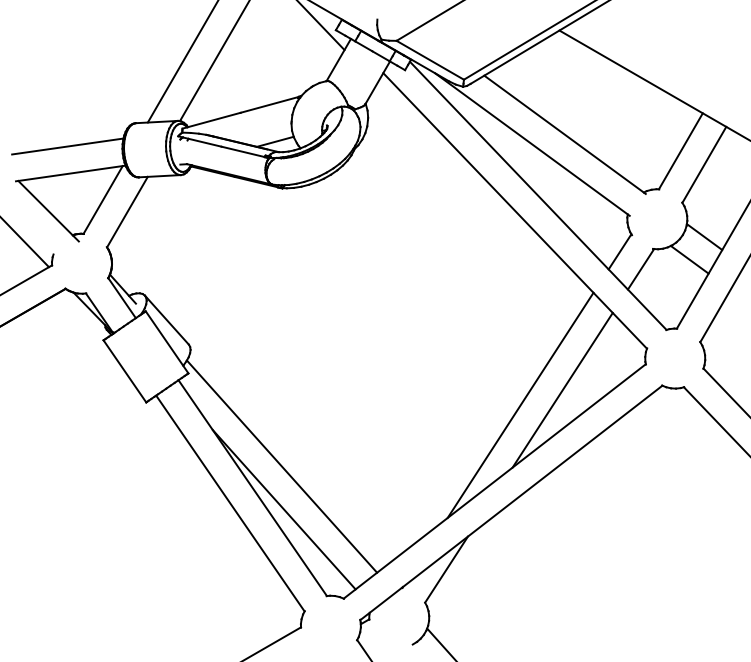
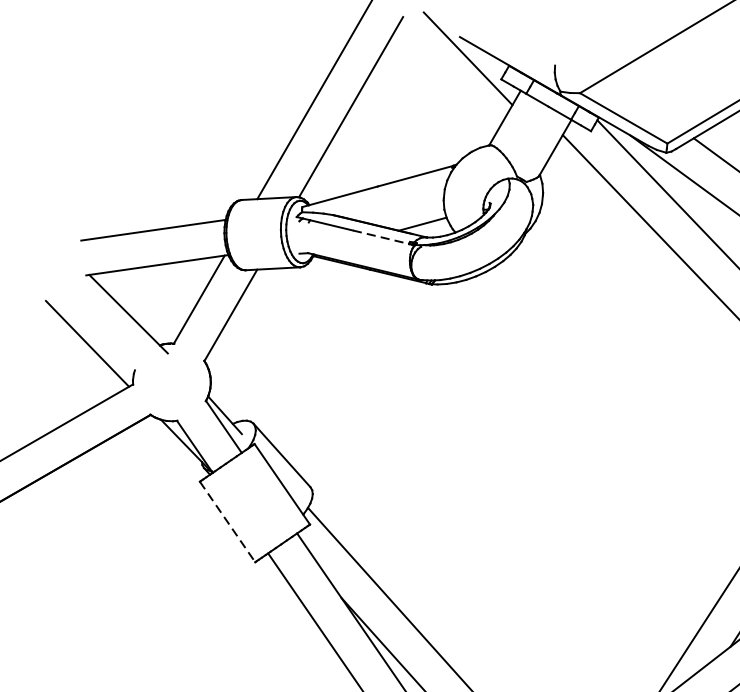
line: (243, 152) -> (381, 238), solid -> dashed
line: (124, 371) -> (227, 522), solid -> dashed

